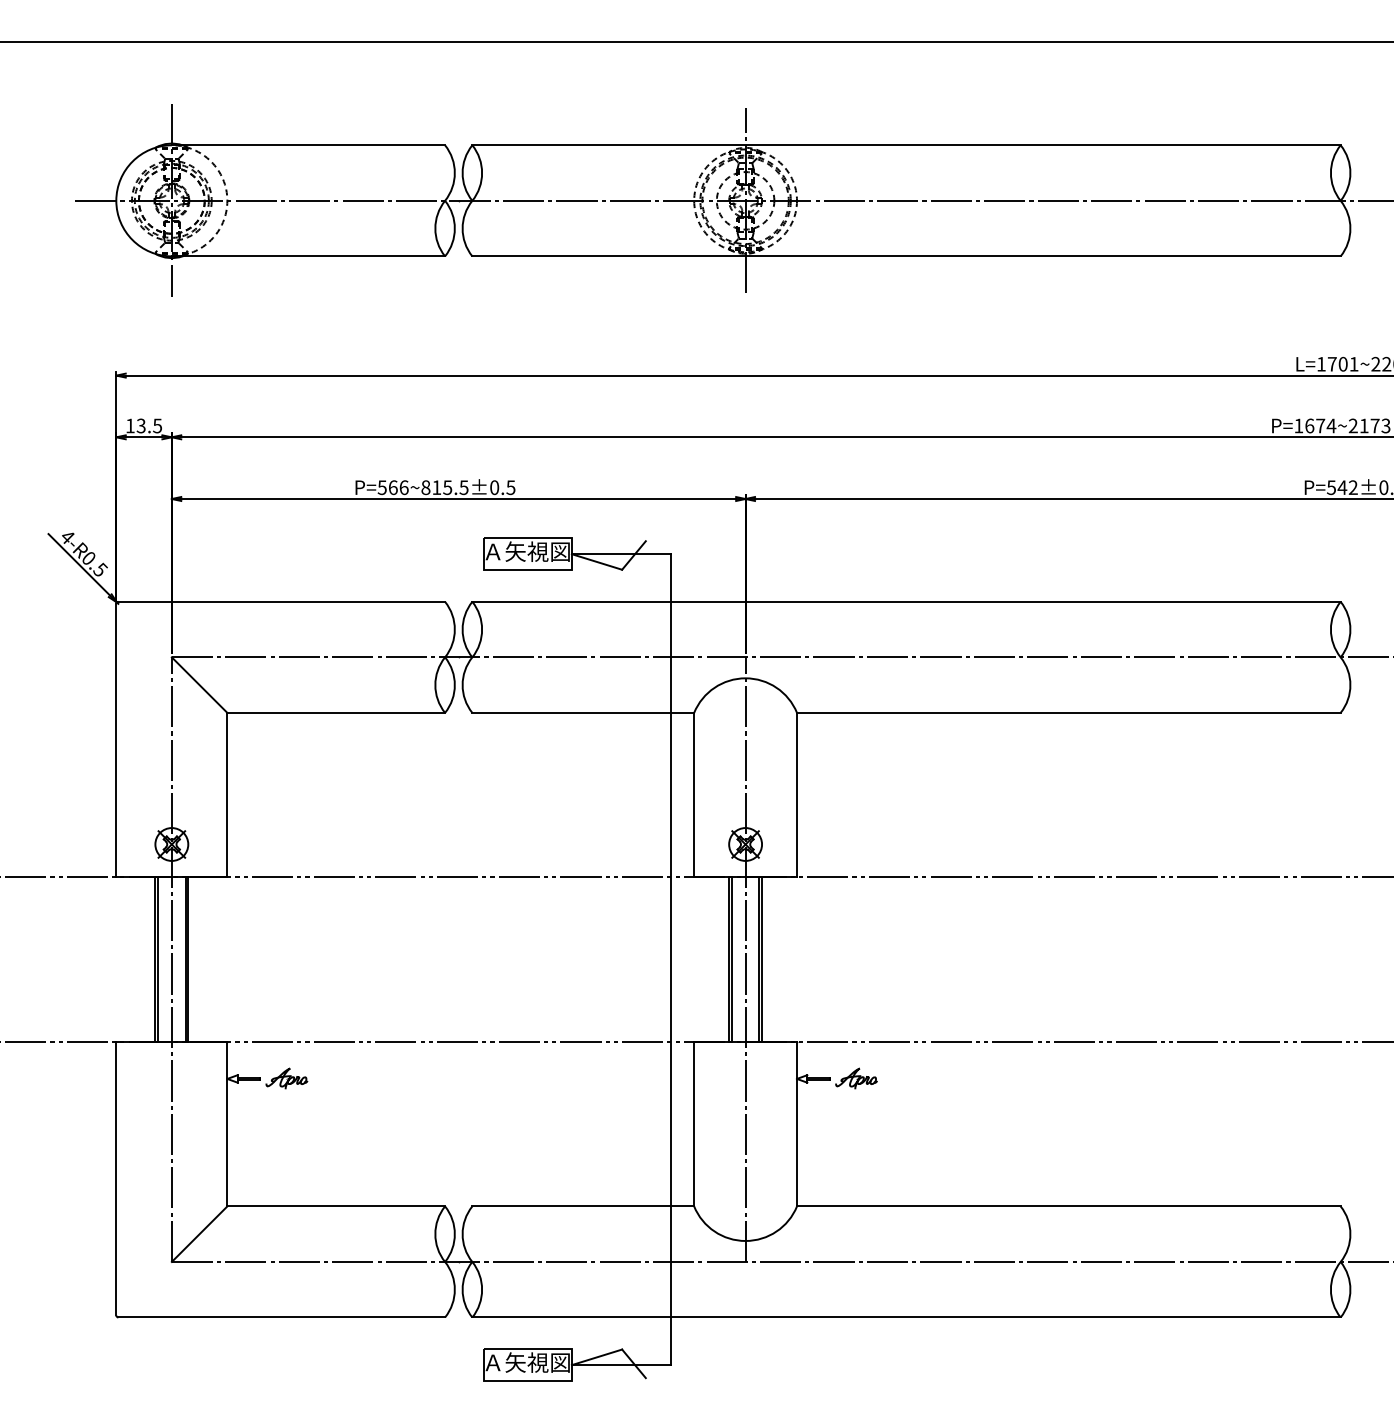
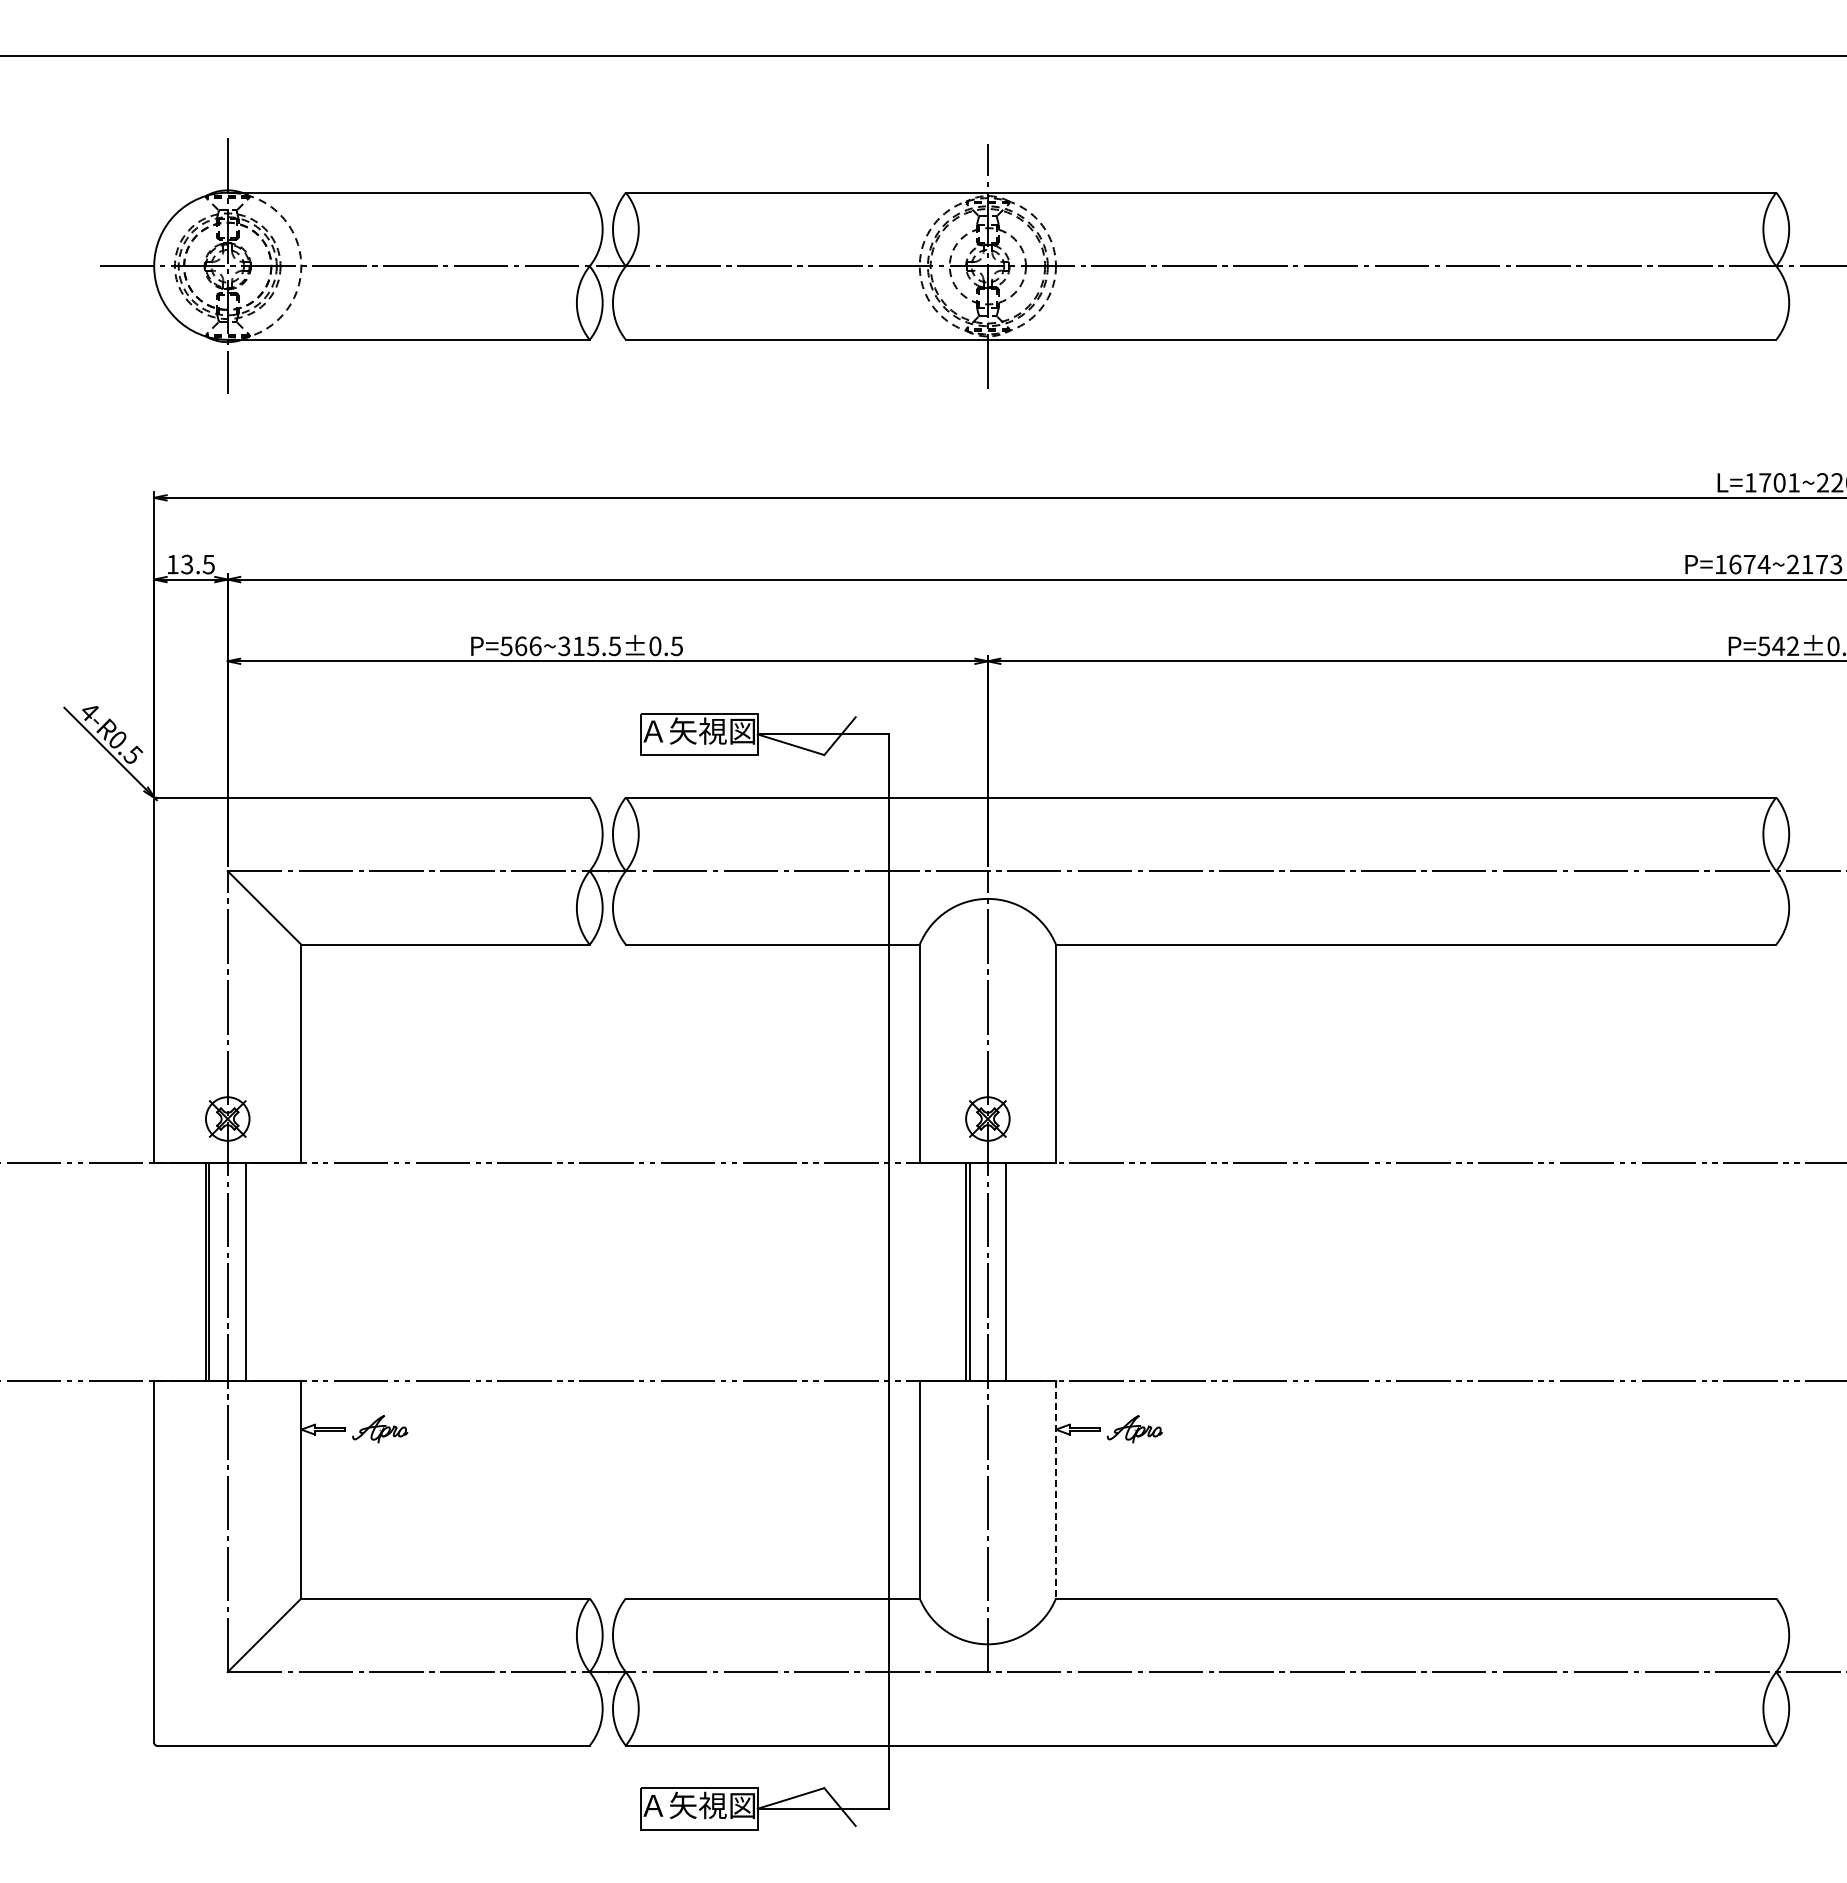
text: (426, 487) -> (564, 645), P=566~815.5±0.5 -> P=566~315.5±0.5
line: (188, 959) -> (249, 1271), removed
line: (761, 959) -> (1009, 1271), removed
line: (797, 1124) -> (1056, 1489), solid -> dashed

